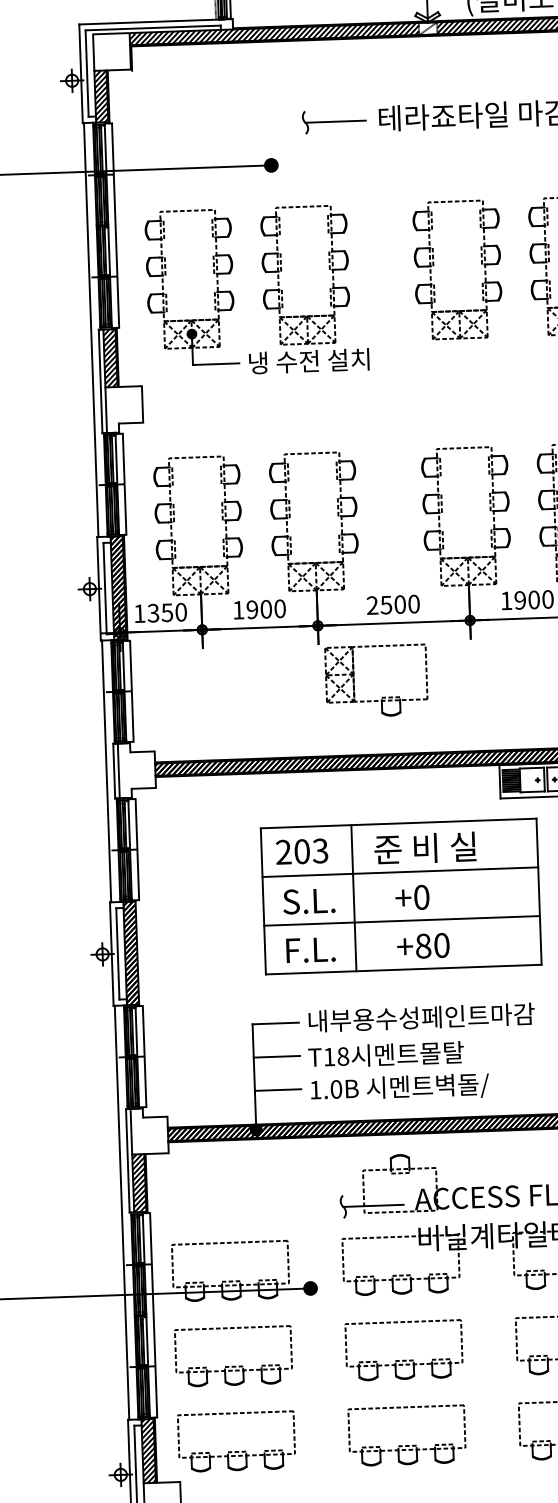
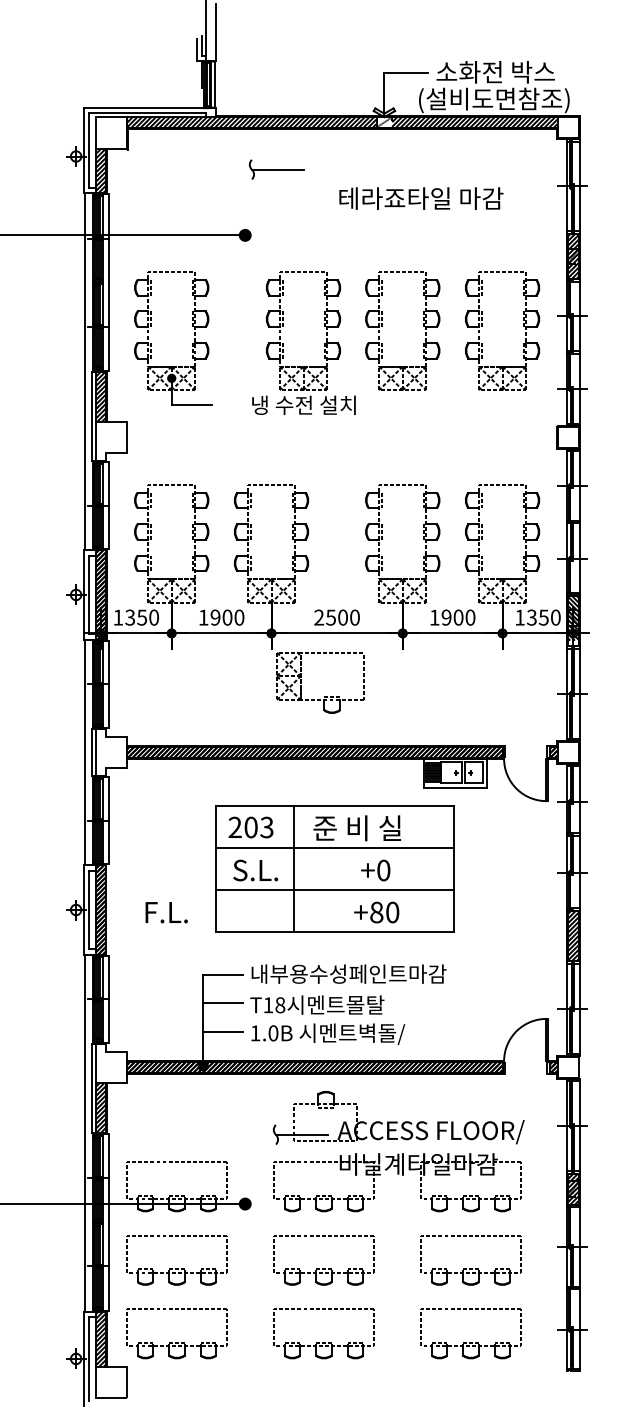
part: (333, 121) -> (276, 169), moved
part: (283, 290) -> (283, 343), moved
text: (412, 897) -> (375, 870), moved
text: (423, 946) -> (376, 912), moved
text: (310, 950) -> (166, 912), moved

